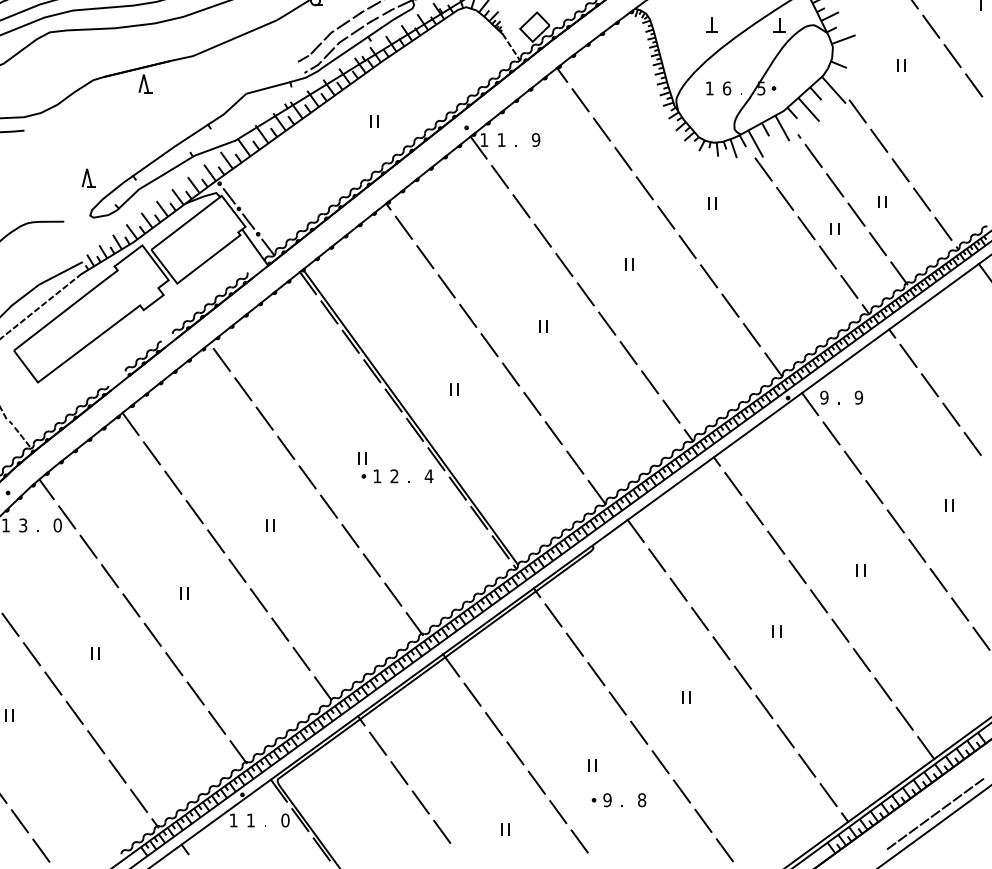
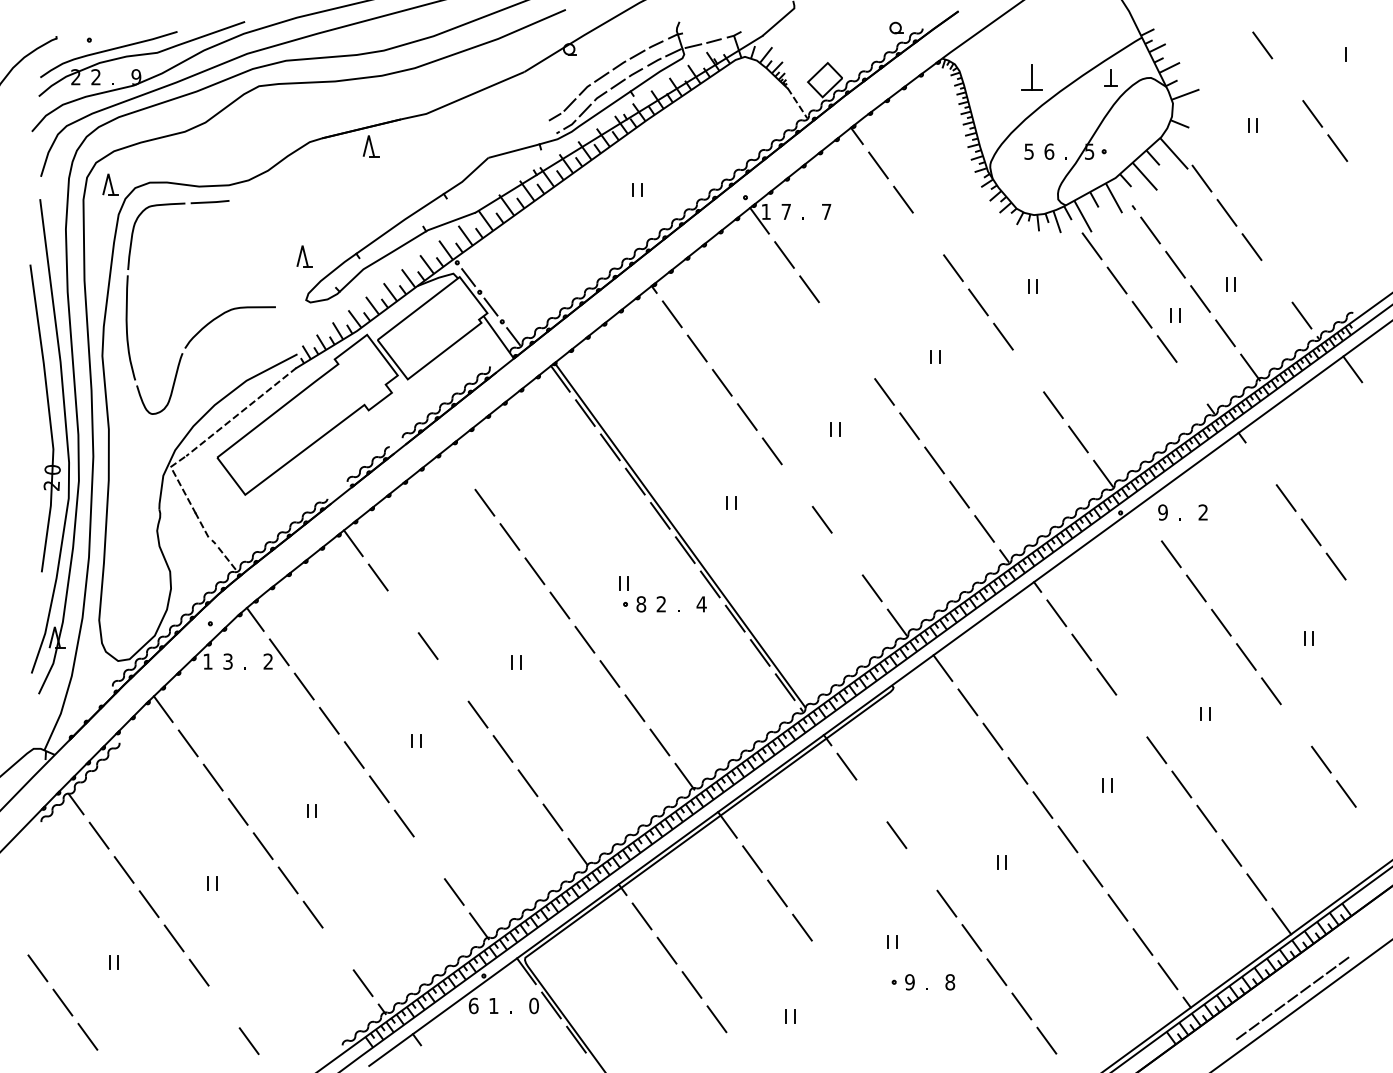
part: (711, 24) -> (1031, 77), size x1.6
line: (931, 26) -> (1287, 79), removed
text: (709, 88) -> (1028, 151), 1 -> 5
text: (500, 139) -> (785, 211), 1 -> 7
text: (536, 139) -> (826, 211), 9 -> 7
line: (623, 158) -> (928, 233), removed
line: (921, 199) -> (1276, 281), removed
line: (542, 235) -> (834, 323), removed
line: (564, 264) -> (859, 357), removed
line: (709, 275) -> (1028, 370), removed
line: (848, 287) -> (1191, 383), removed
line: (907, 355) -> (1260, 463), removed
line: (221, 359) -> (459, 468), removed
line: (510, 374) -> (796, 485), removed
text: (859, 397) -> (1203, 512), 9 -> 2
line: (809, 403) -> (1145, 519), removed
line: (553, 432) -> (846, 553), removed
text: (377, 476) -> (641, 604), 1 -> 8
line: (172, 482) -> (402, 611), removed
text: (57, 525) -> (268, 661), 0 -> 2
line: (215, 541) -> (452, 680), removed
line: (797, 571) -> (1131, 715), removed
line: (938, 580) -> (1296, 725), removed
line: (574, 644) -> (871, 800), removed
line: (194, 693) -> (428, 857), removed
line: (617, 703) -> (921, 869), removed
line: (117, 771) -> (337, 948), removed
line: (536, 782) -> (827, 961), removed
line: (558, 812) -> (852, 996), removed
line: (19, 820) -> (223, 1006), removed
text: (233, 820) -> (473, 1005), 1 -> 6
line: (579, 841) -> (877, 1030), removed

